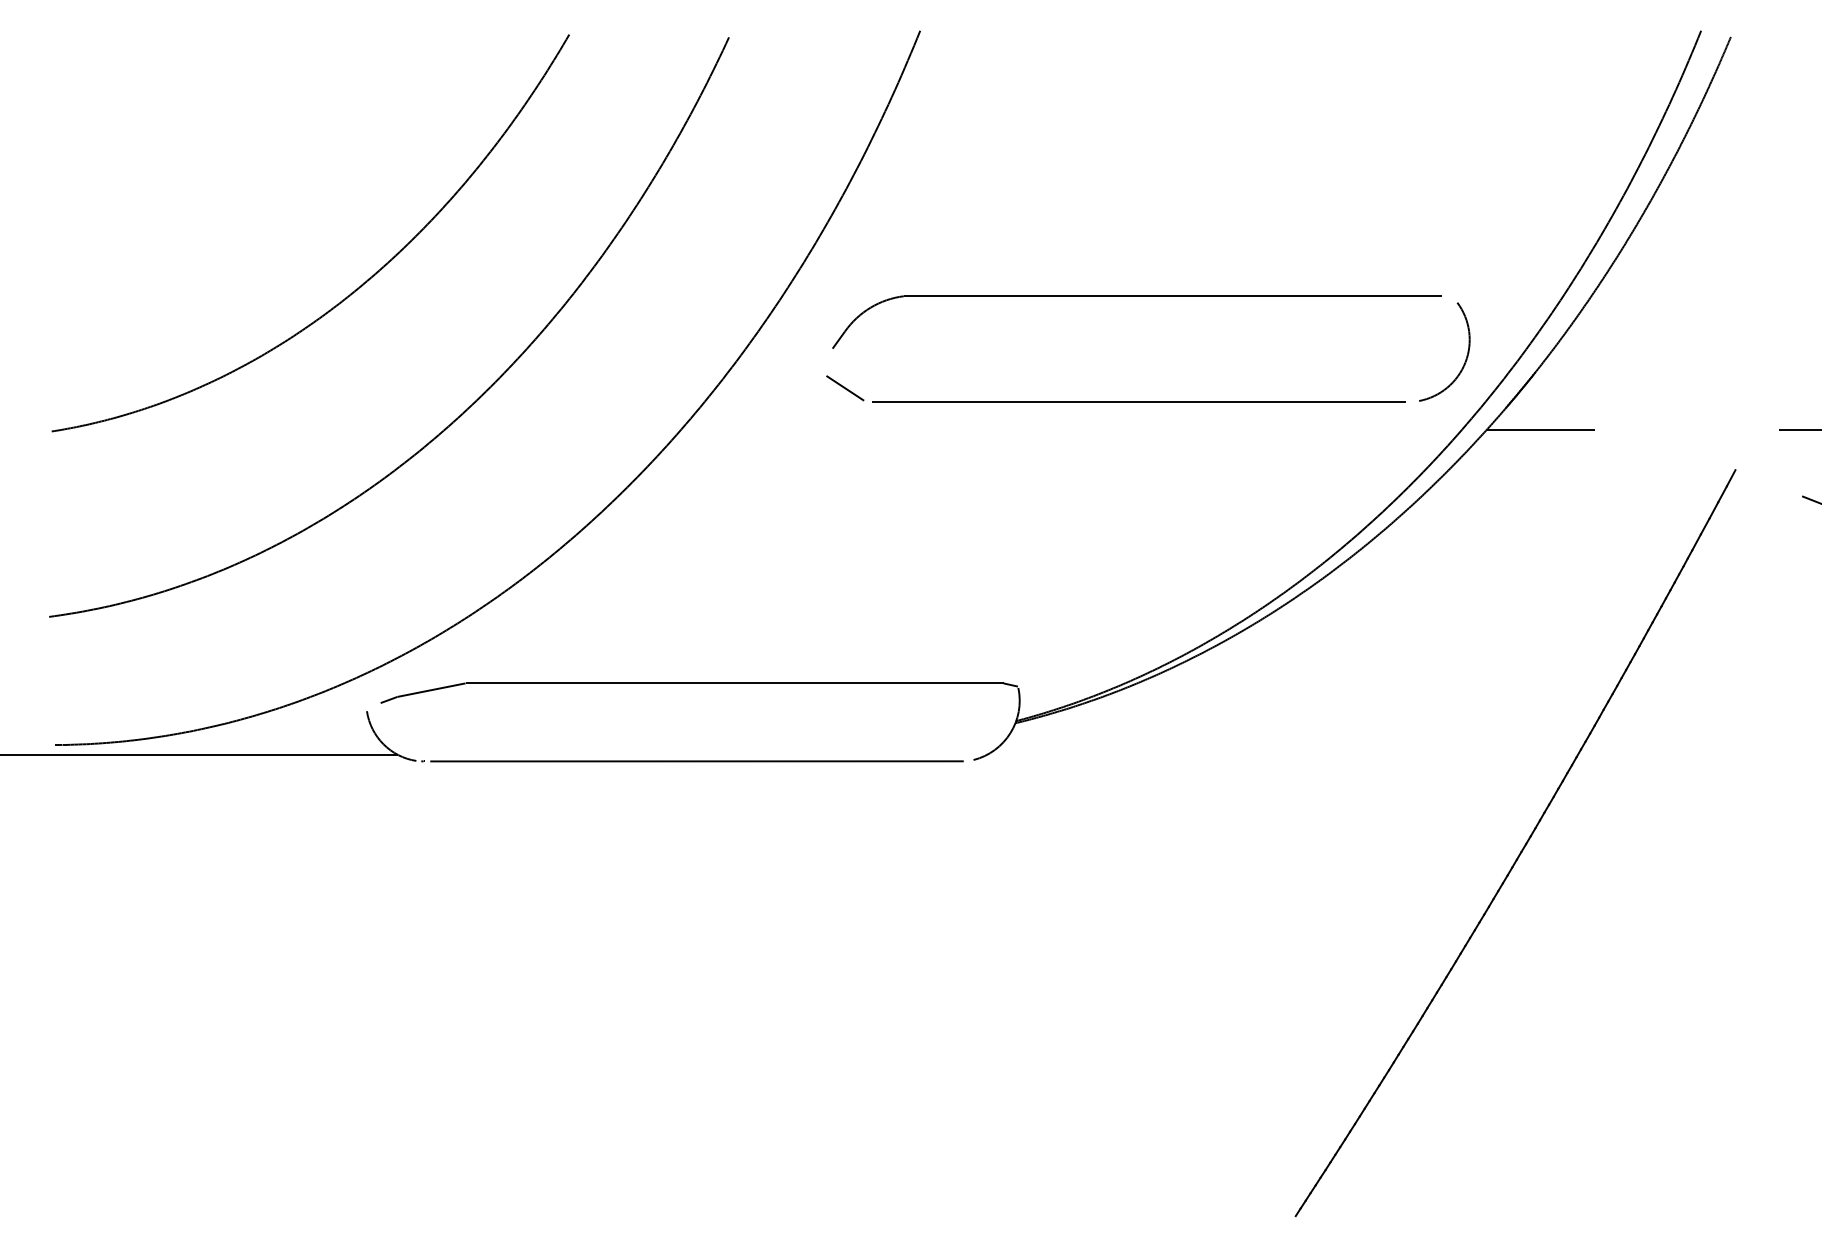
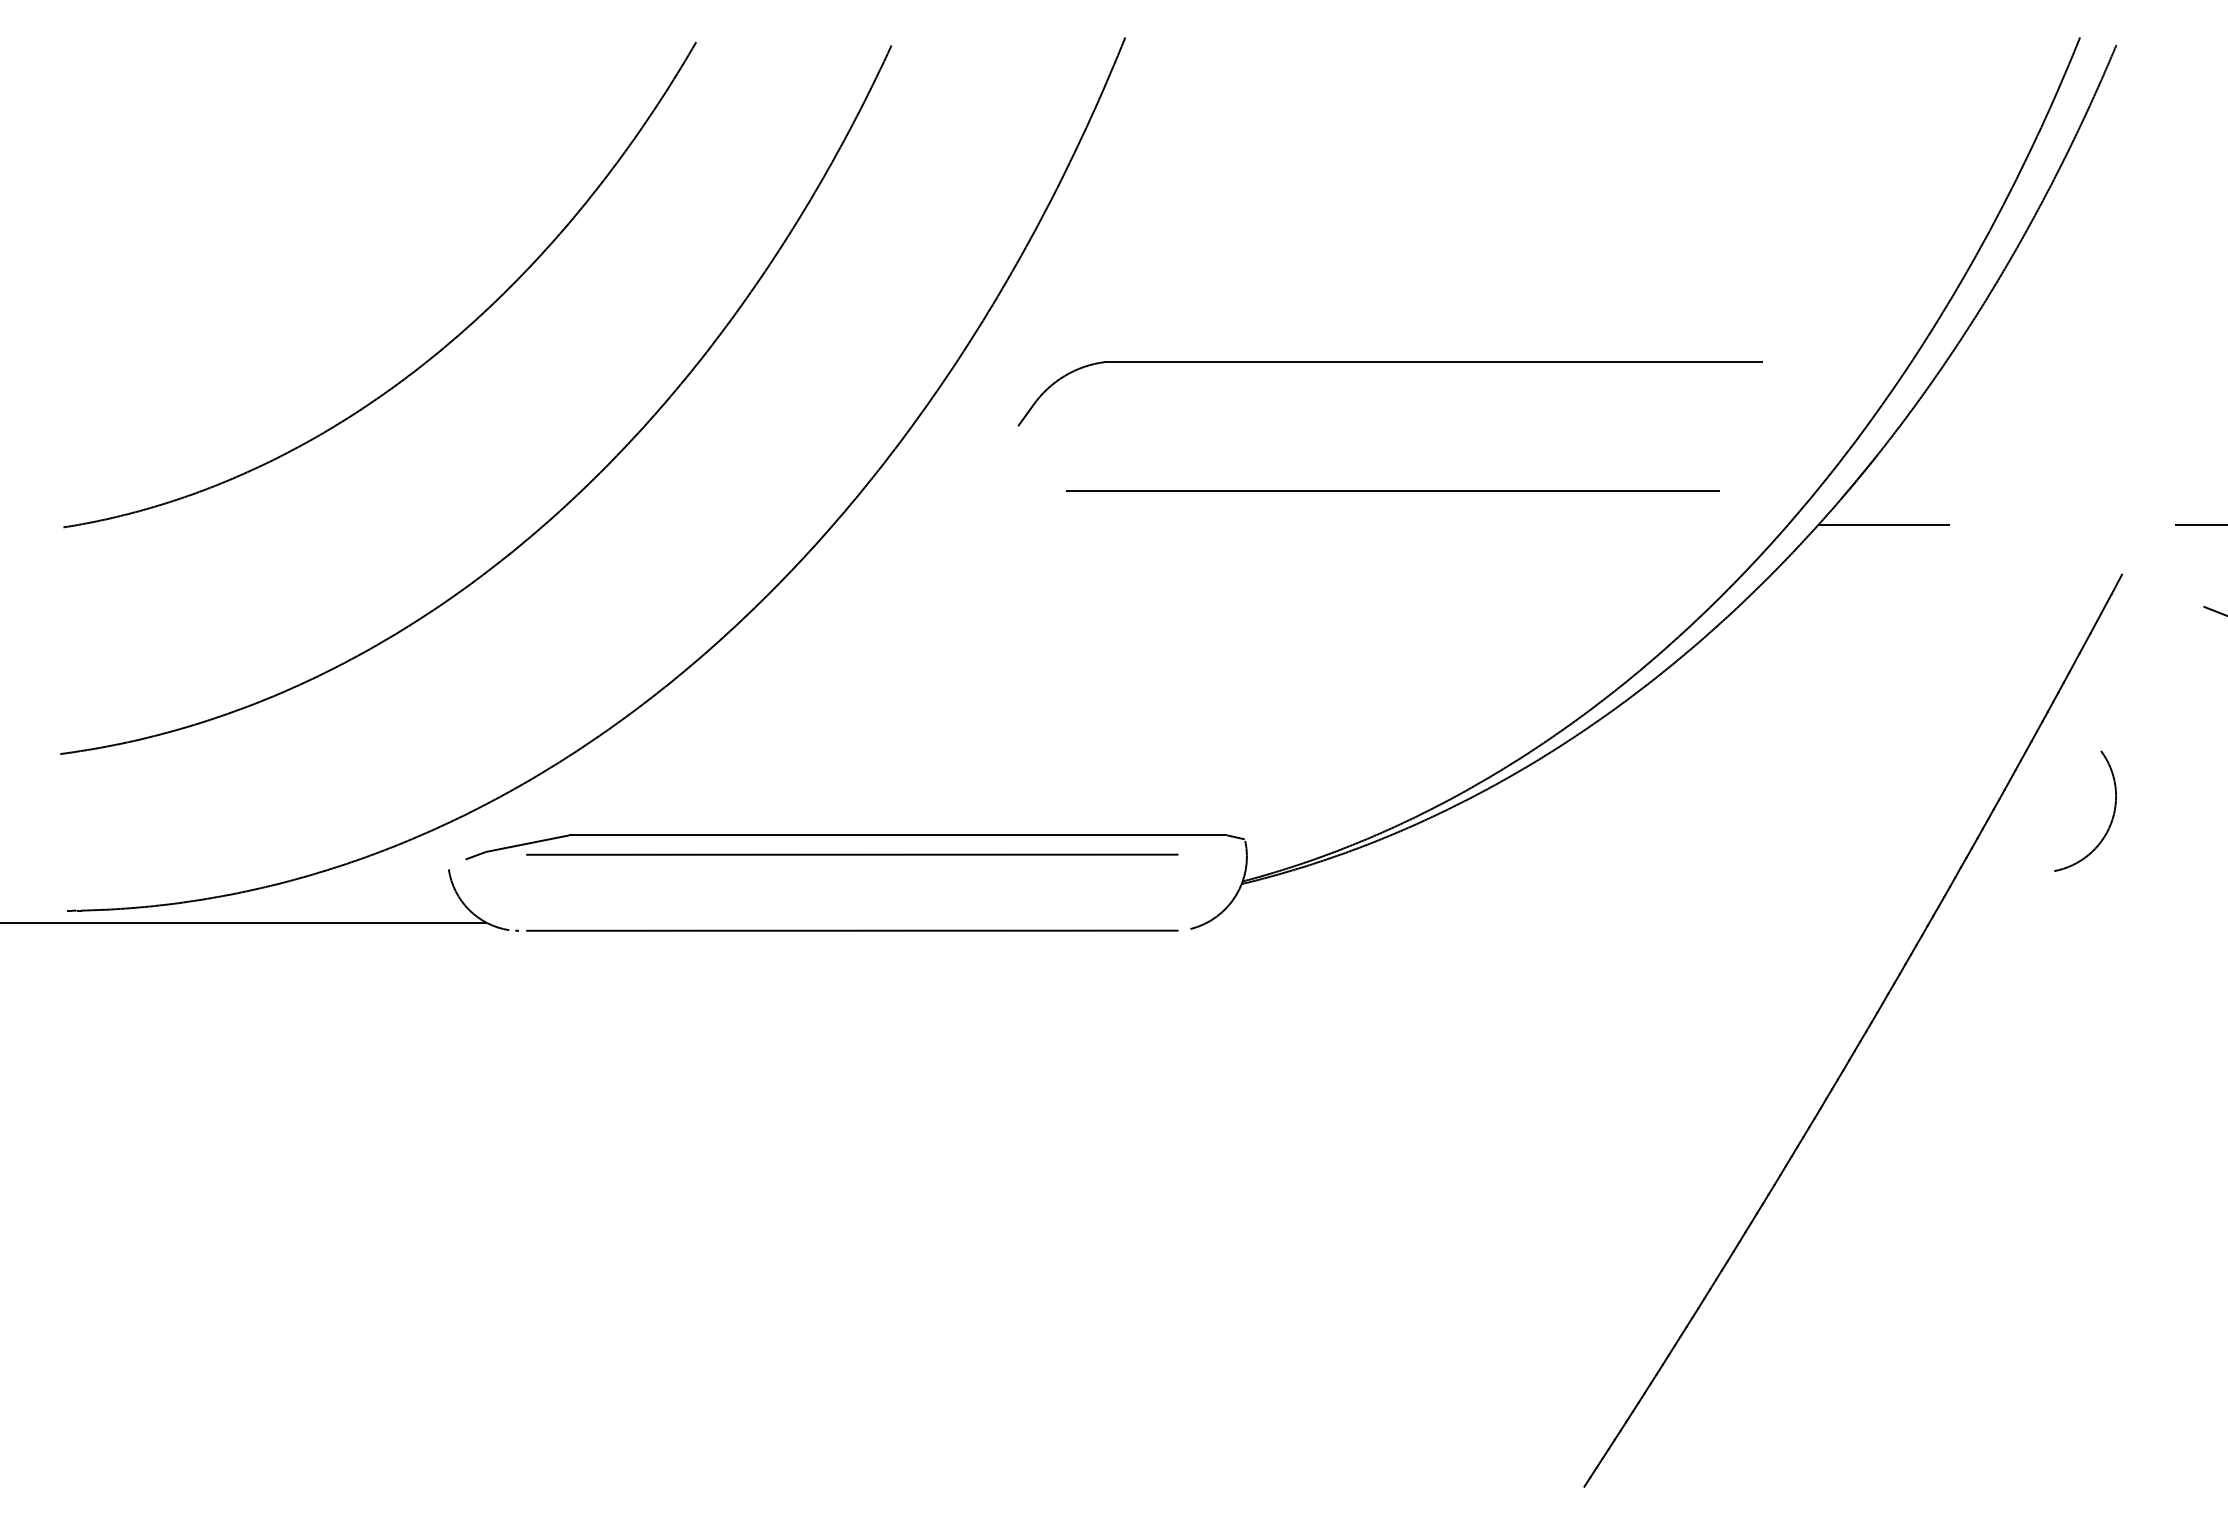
arc: (1465, 357) -> (2111, 818), moved
line: (845, 388) -> (1033, 474), removed
line: (697, 699) -> (852, 854), added

